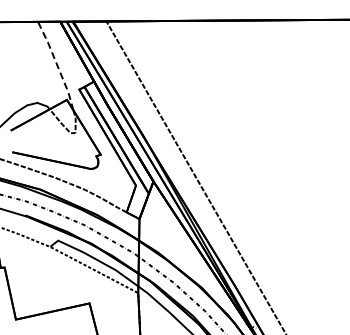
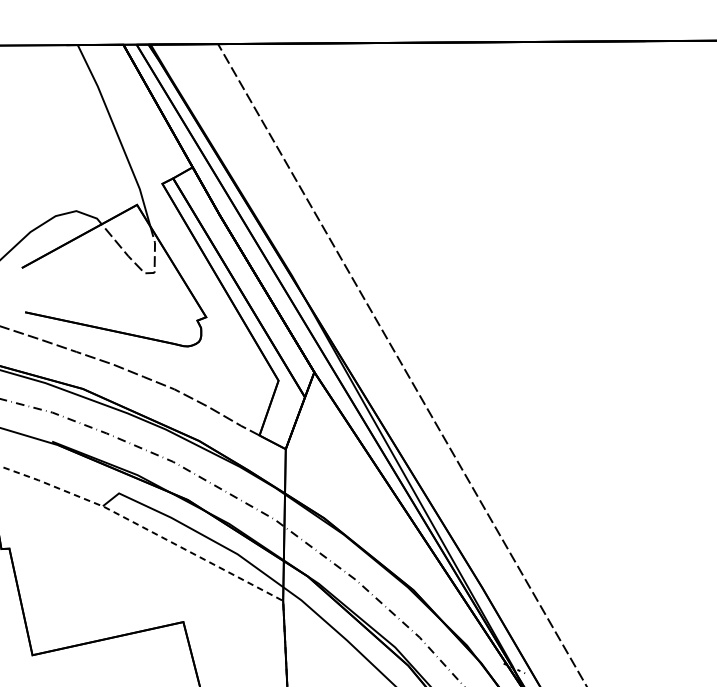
line: (57, 64) -> (117, 132), dashed -> solid

